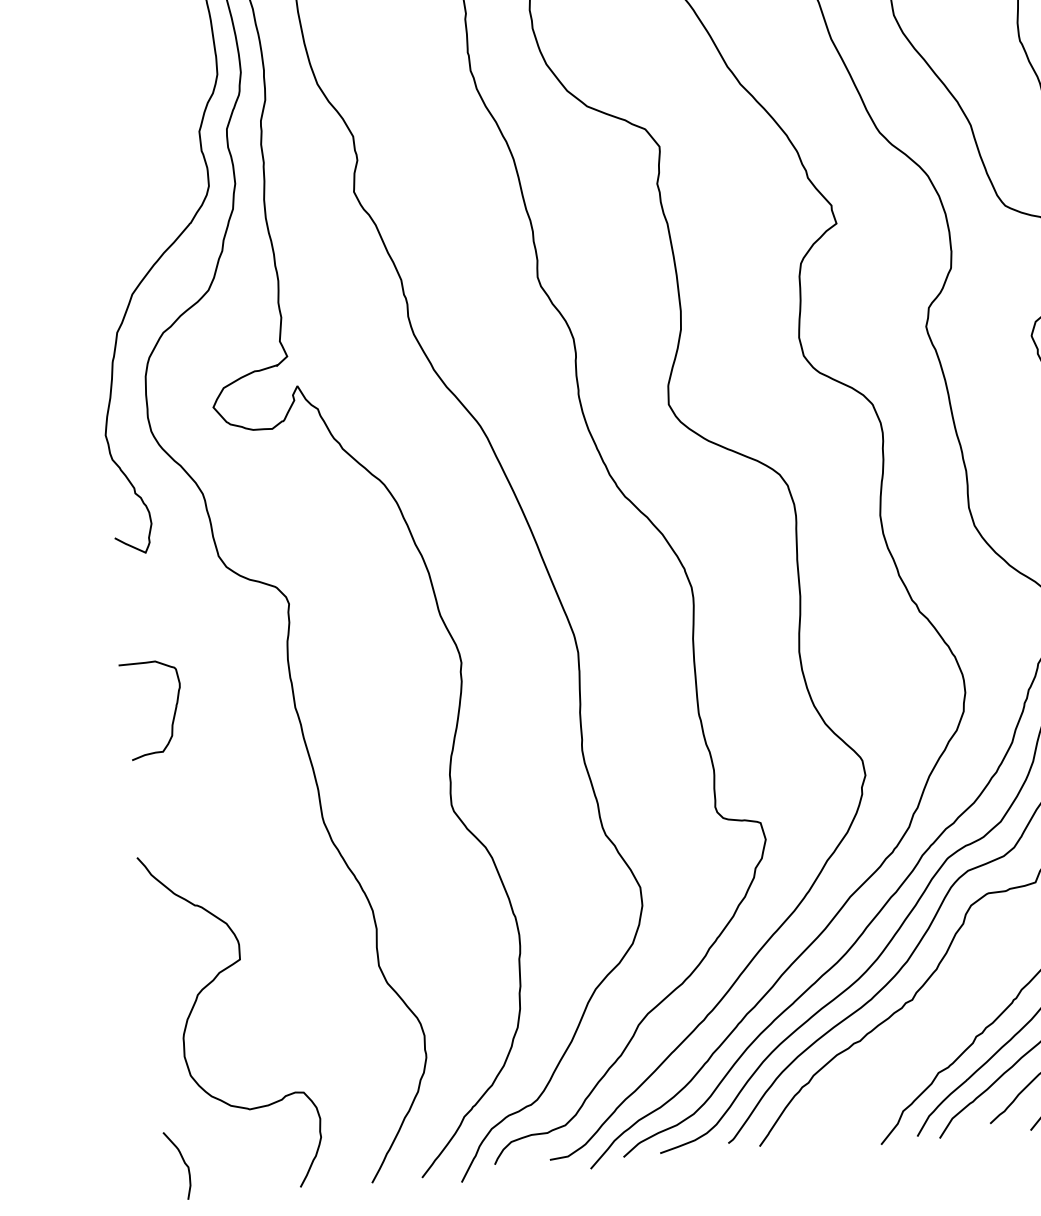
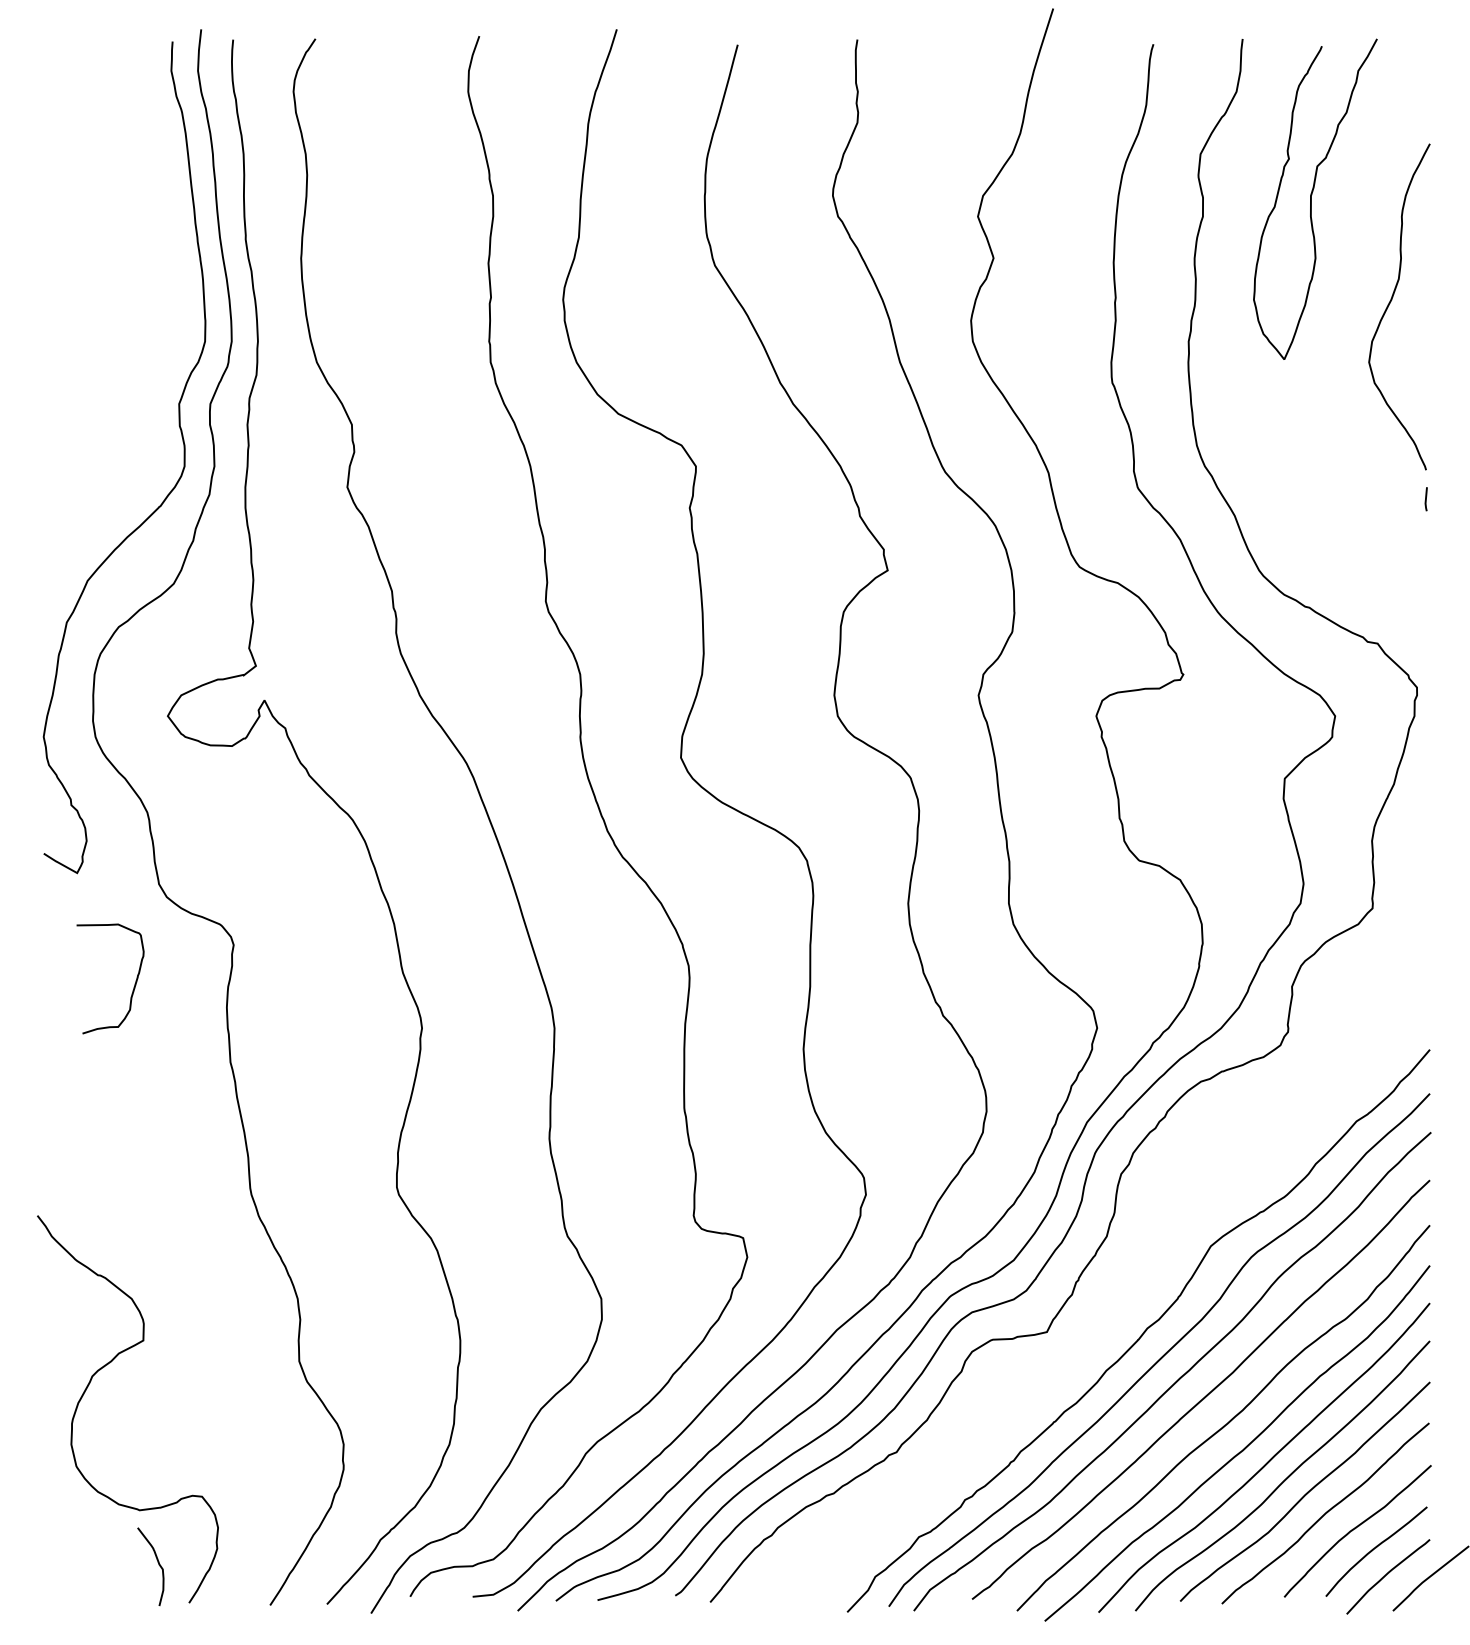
curve: (174, 712) -> (134, 983), moved
curve: (183, 1161) -> (157, 1562), moved

